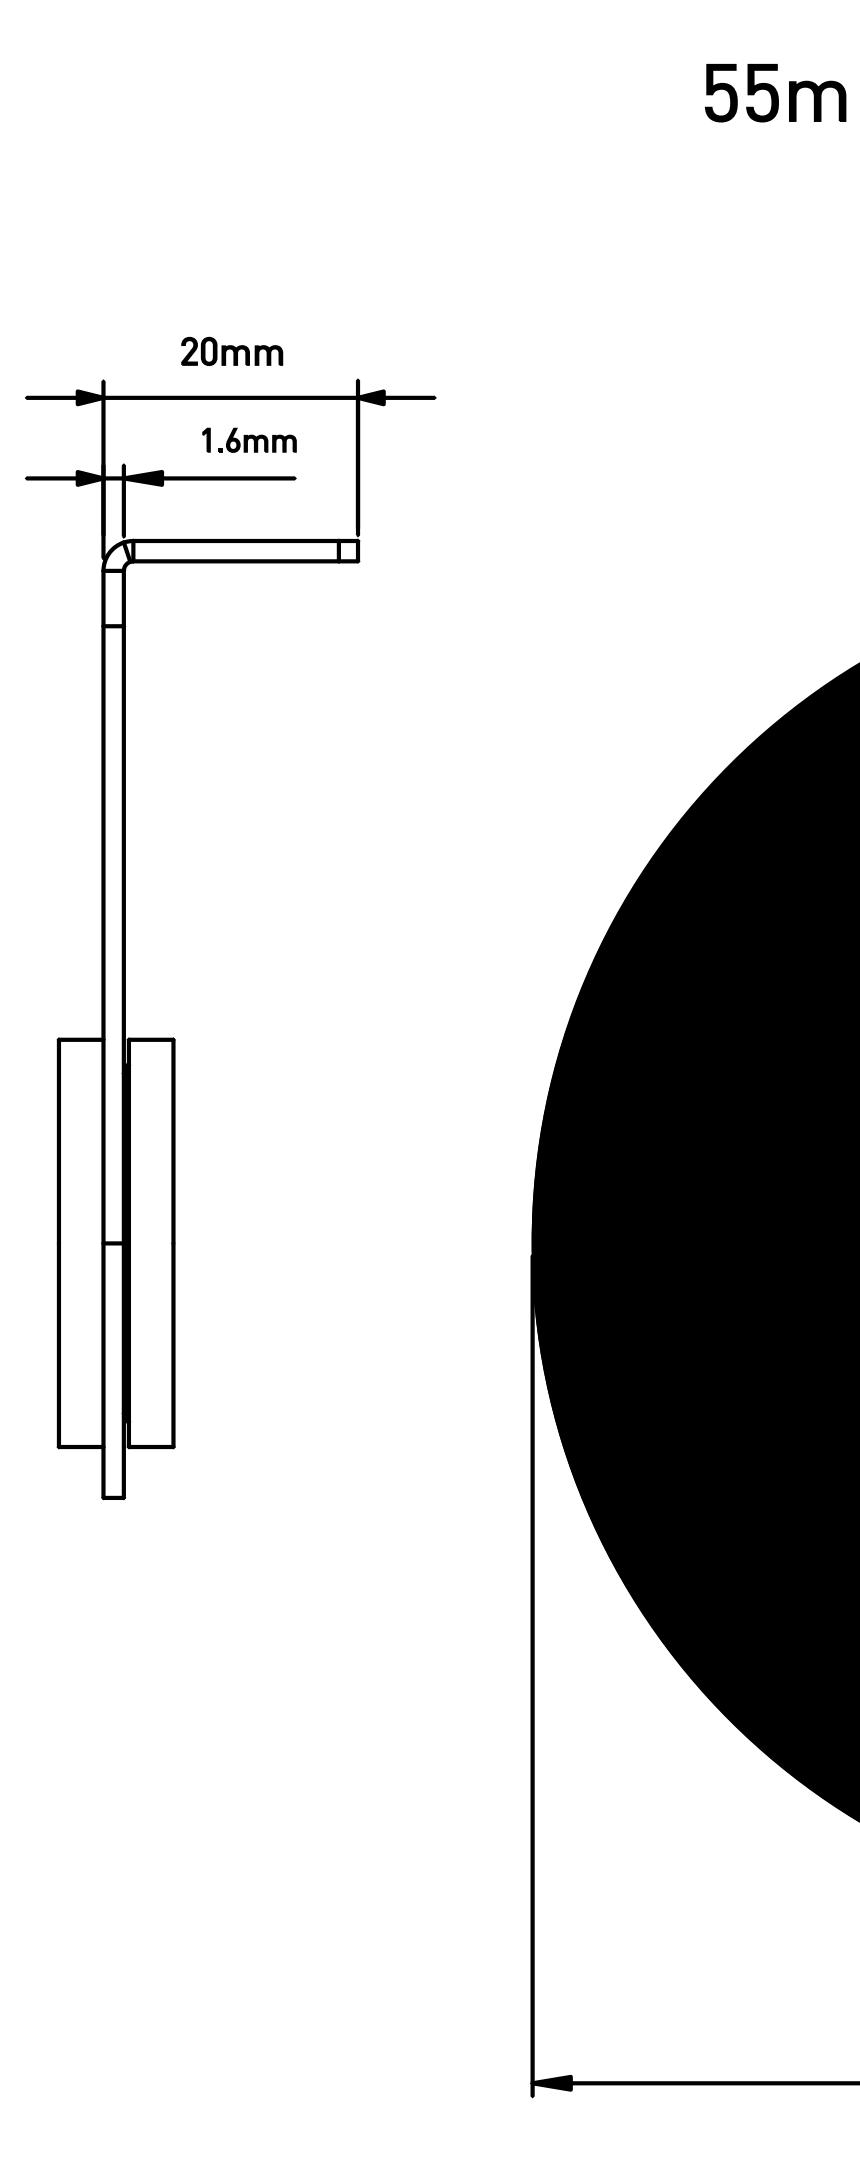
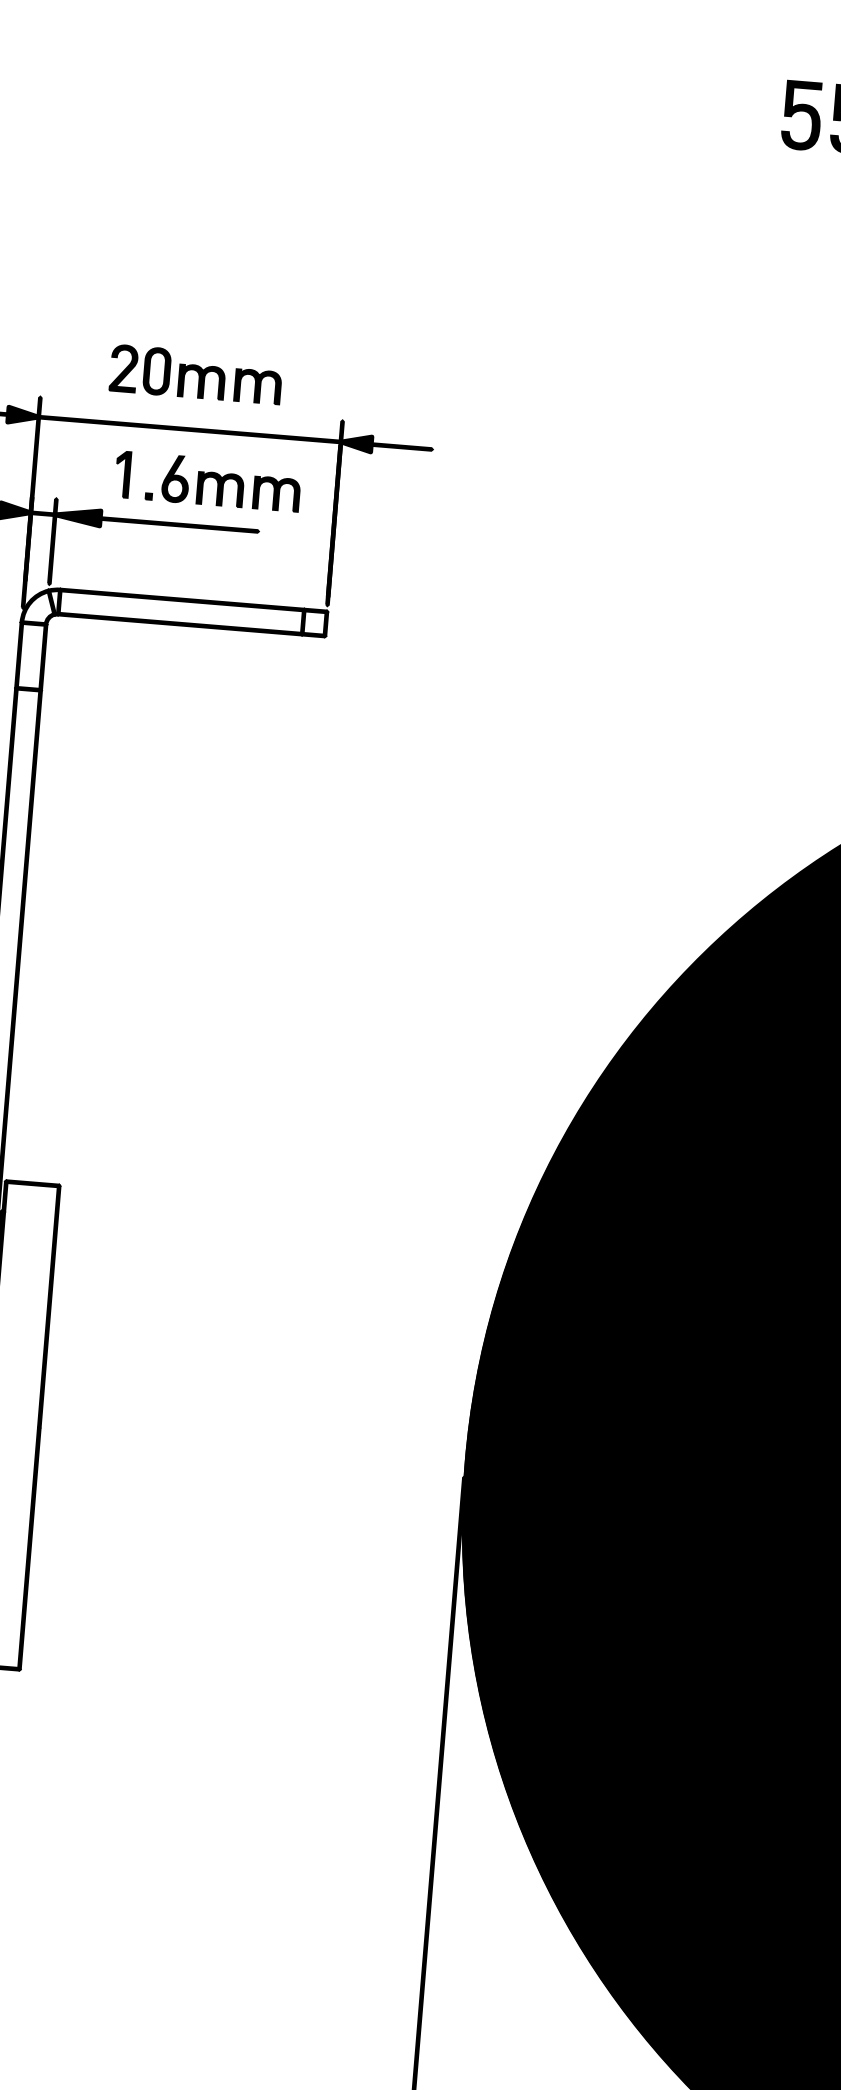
part: (231, 351) -> (195, 374), size x1.43
part: (249, 440) -> (207, 482), size x1.67

